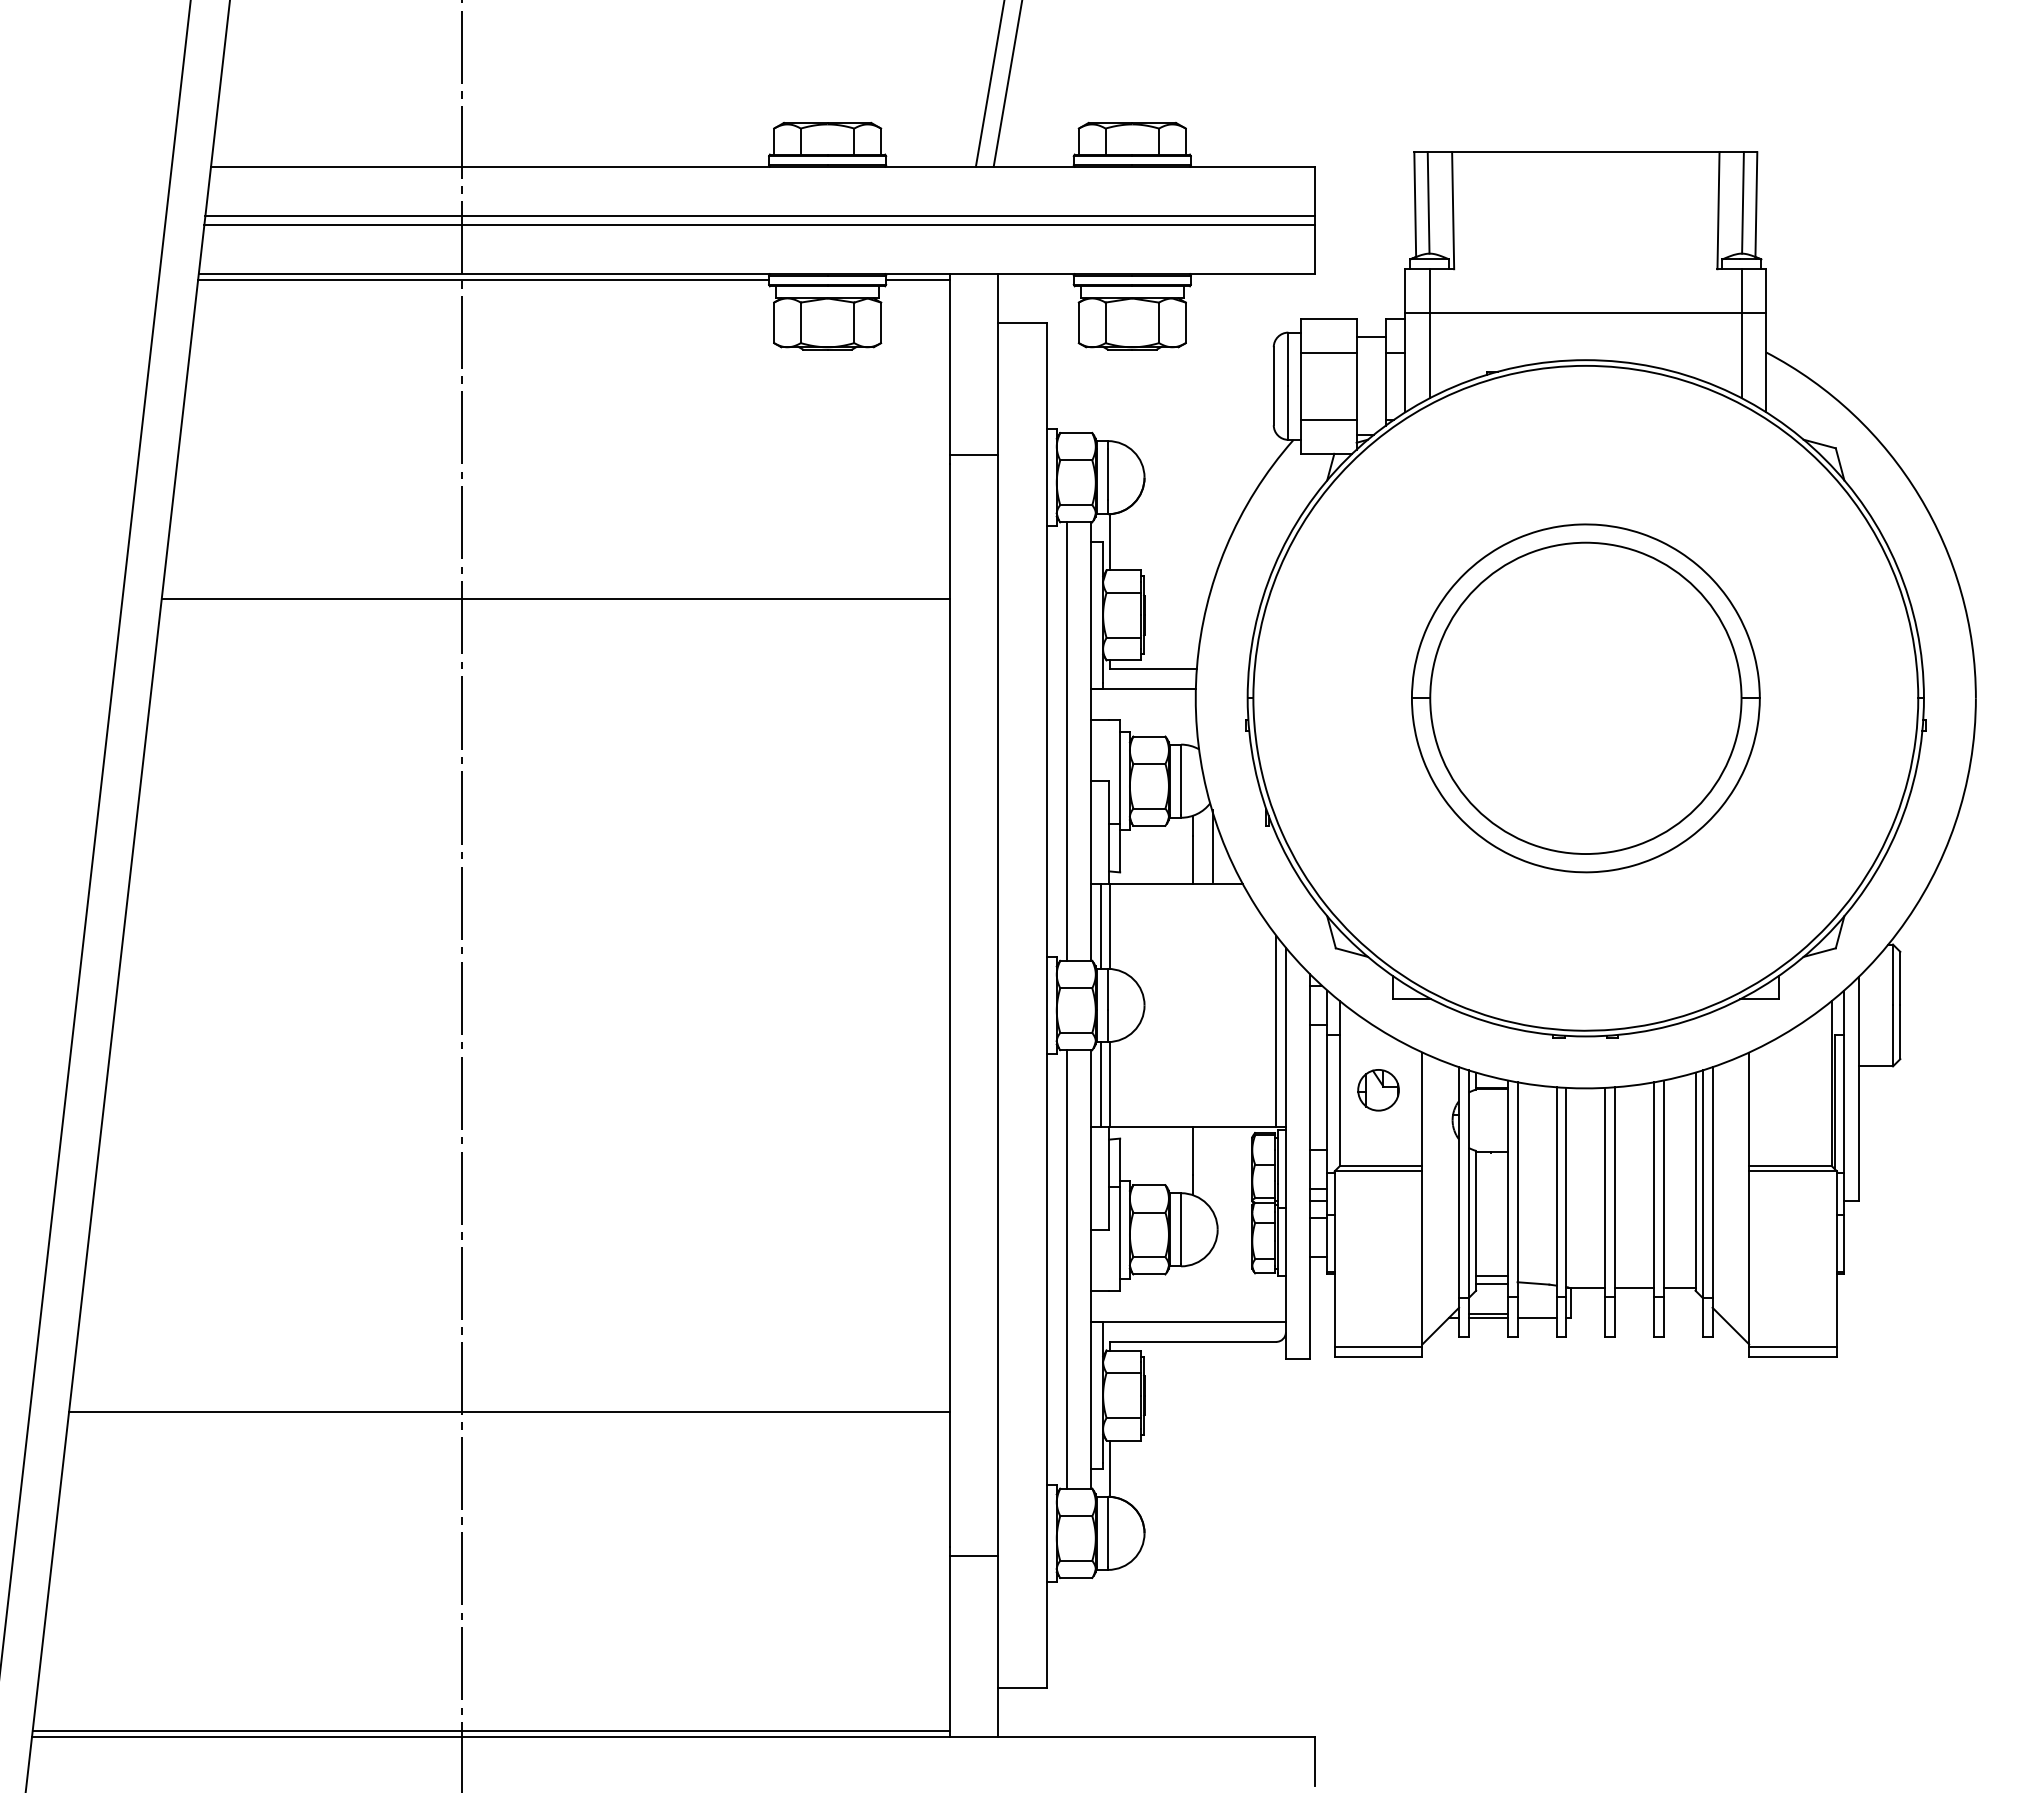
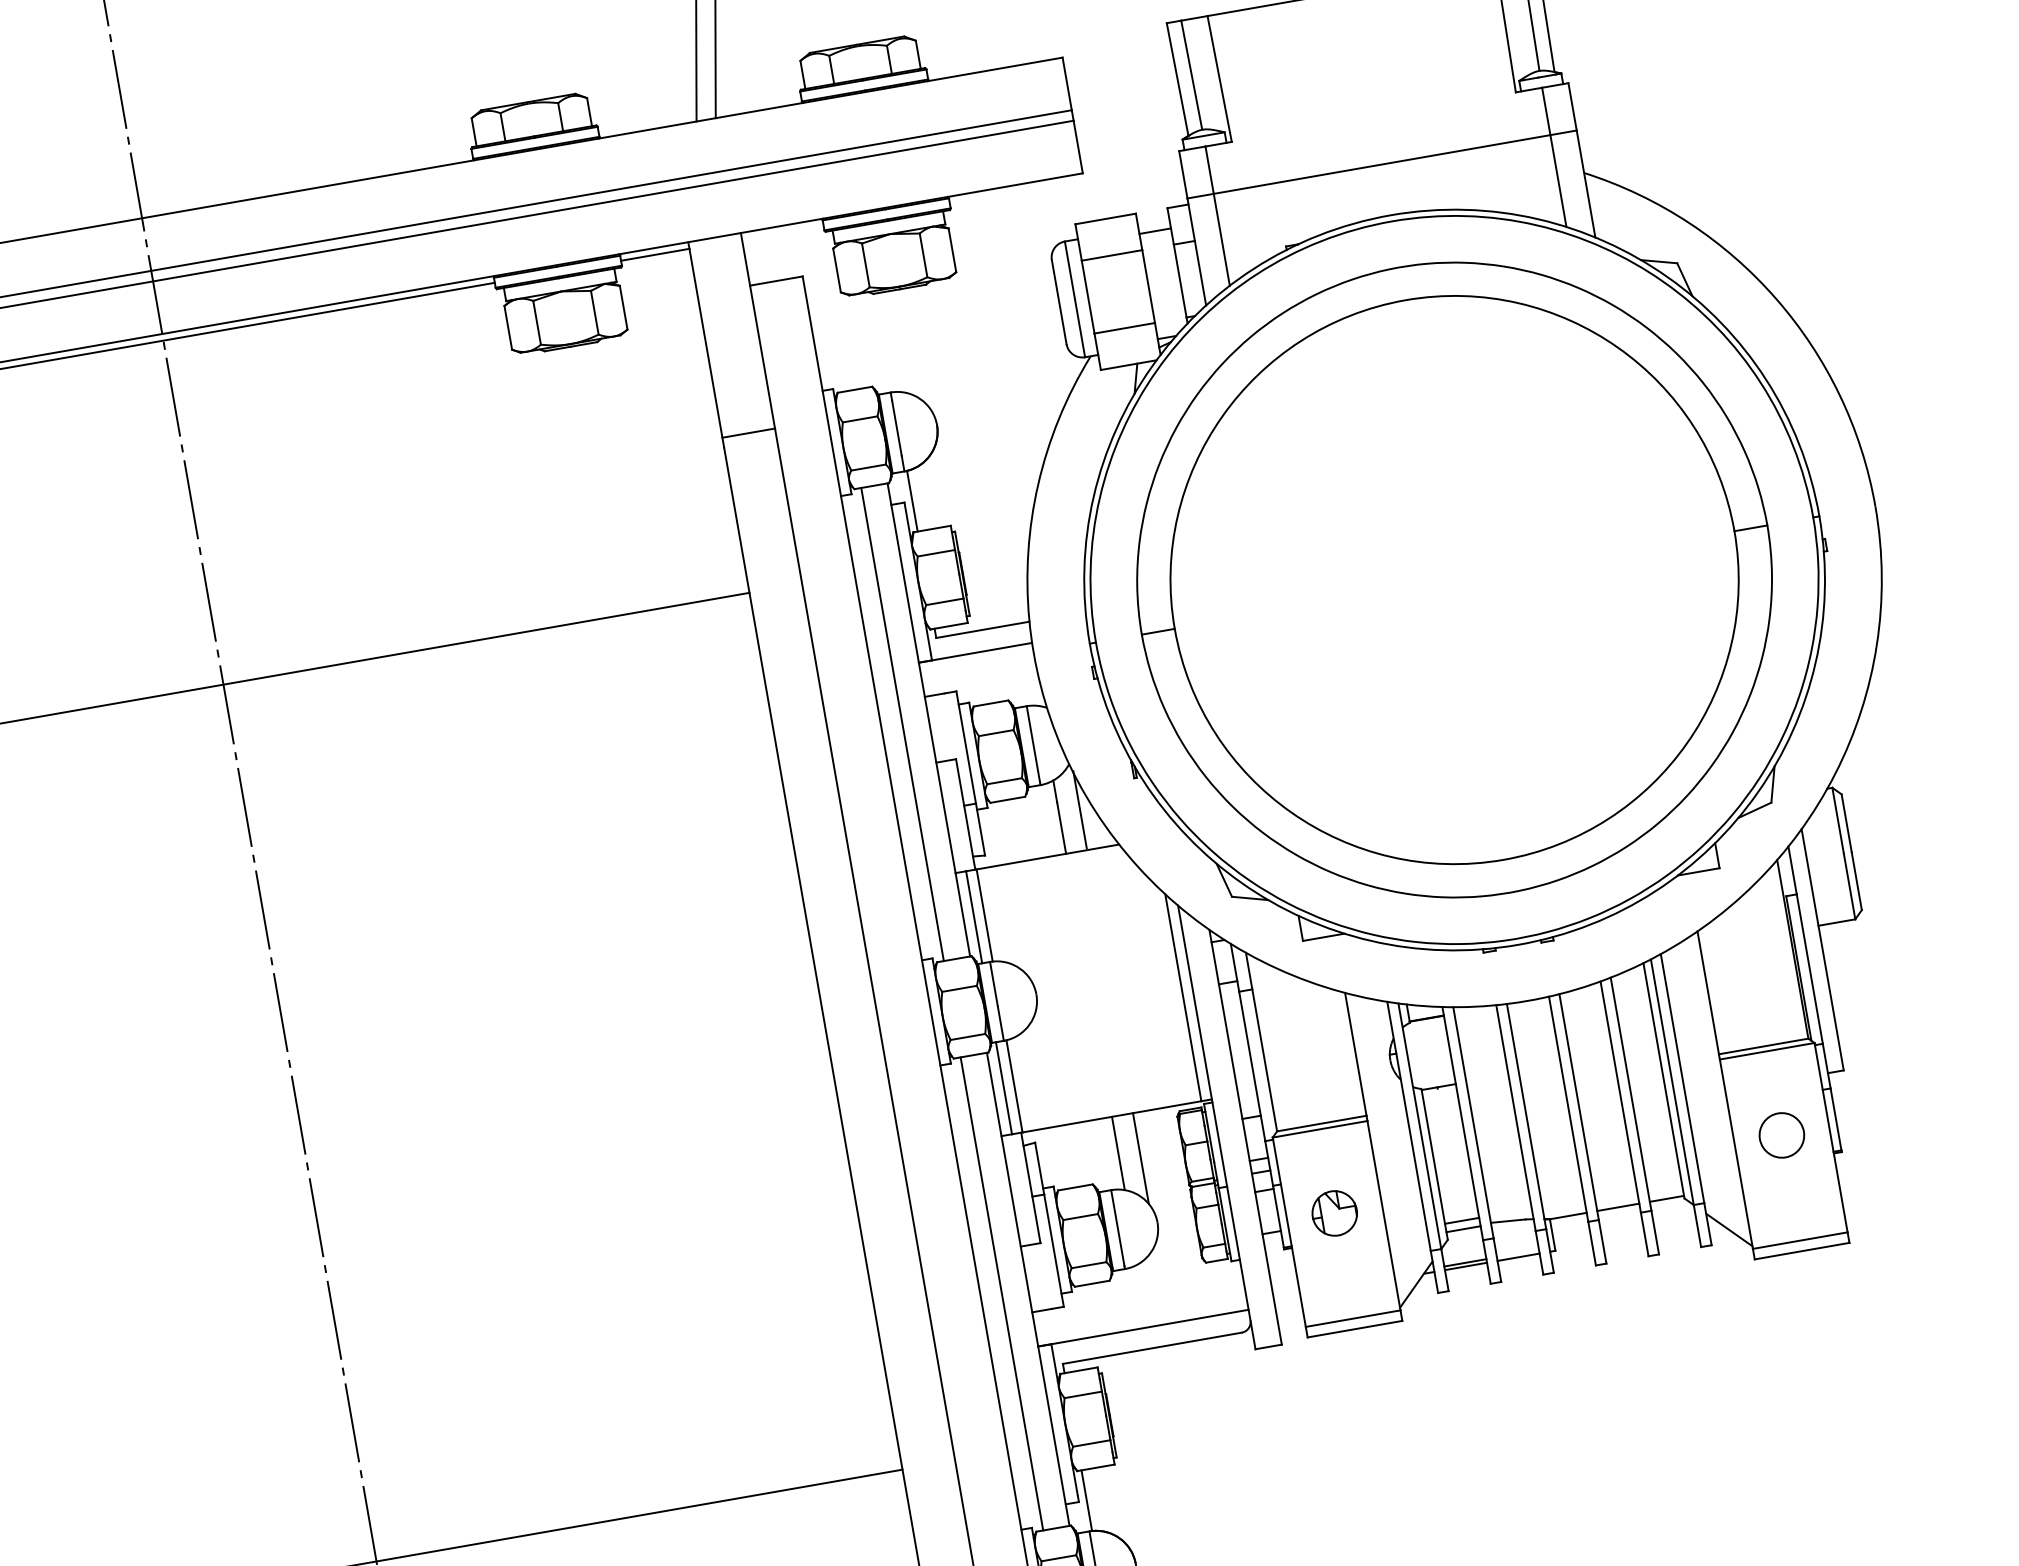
part: (1585, 698) -> (1454, 580), size x1.67
part: (1378, 1090) -> (1334, 1213), moved
line: (1212, 1169) -> (1140, 1158), added
circle: (1792, 1249) -> (1781, 1135), added

